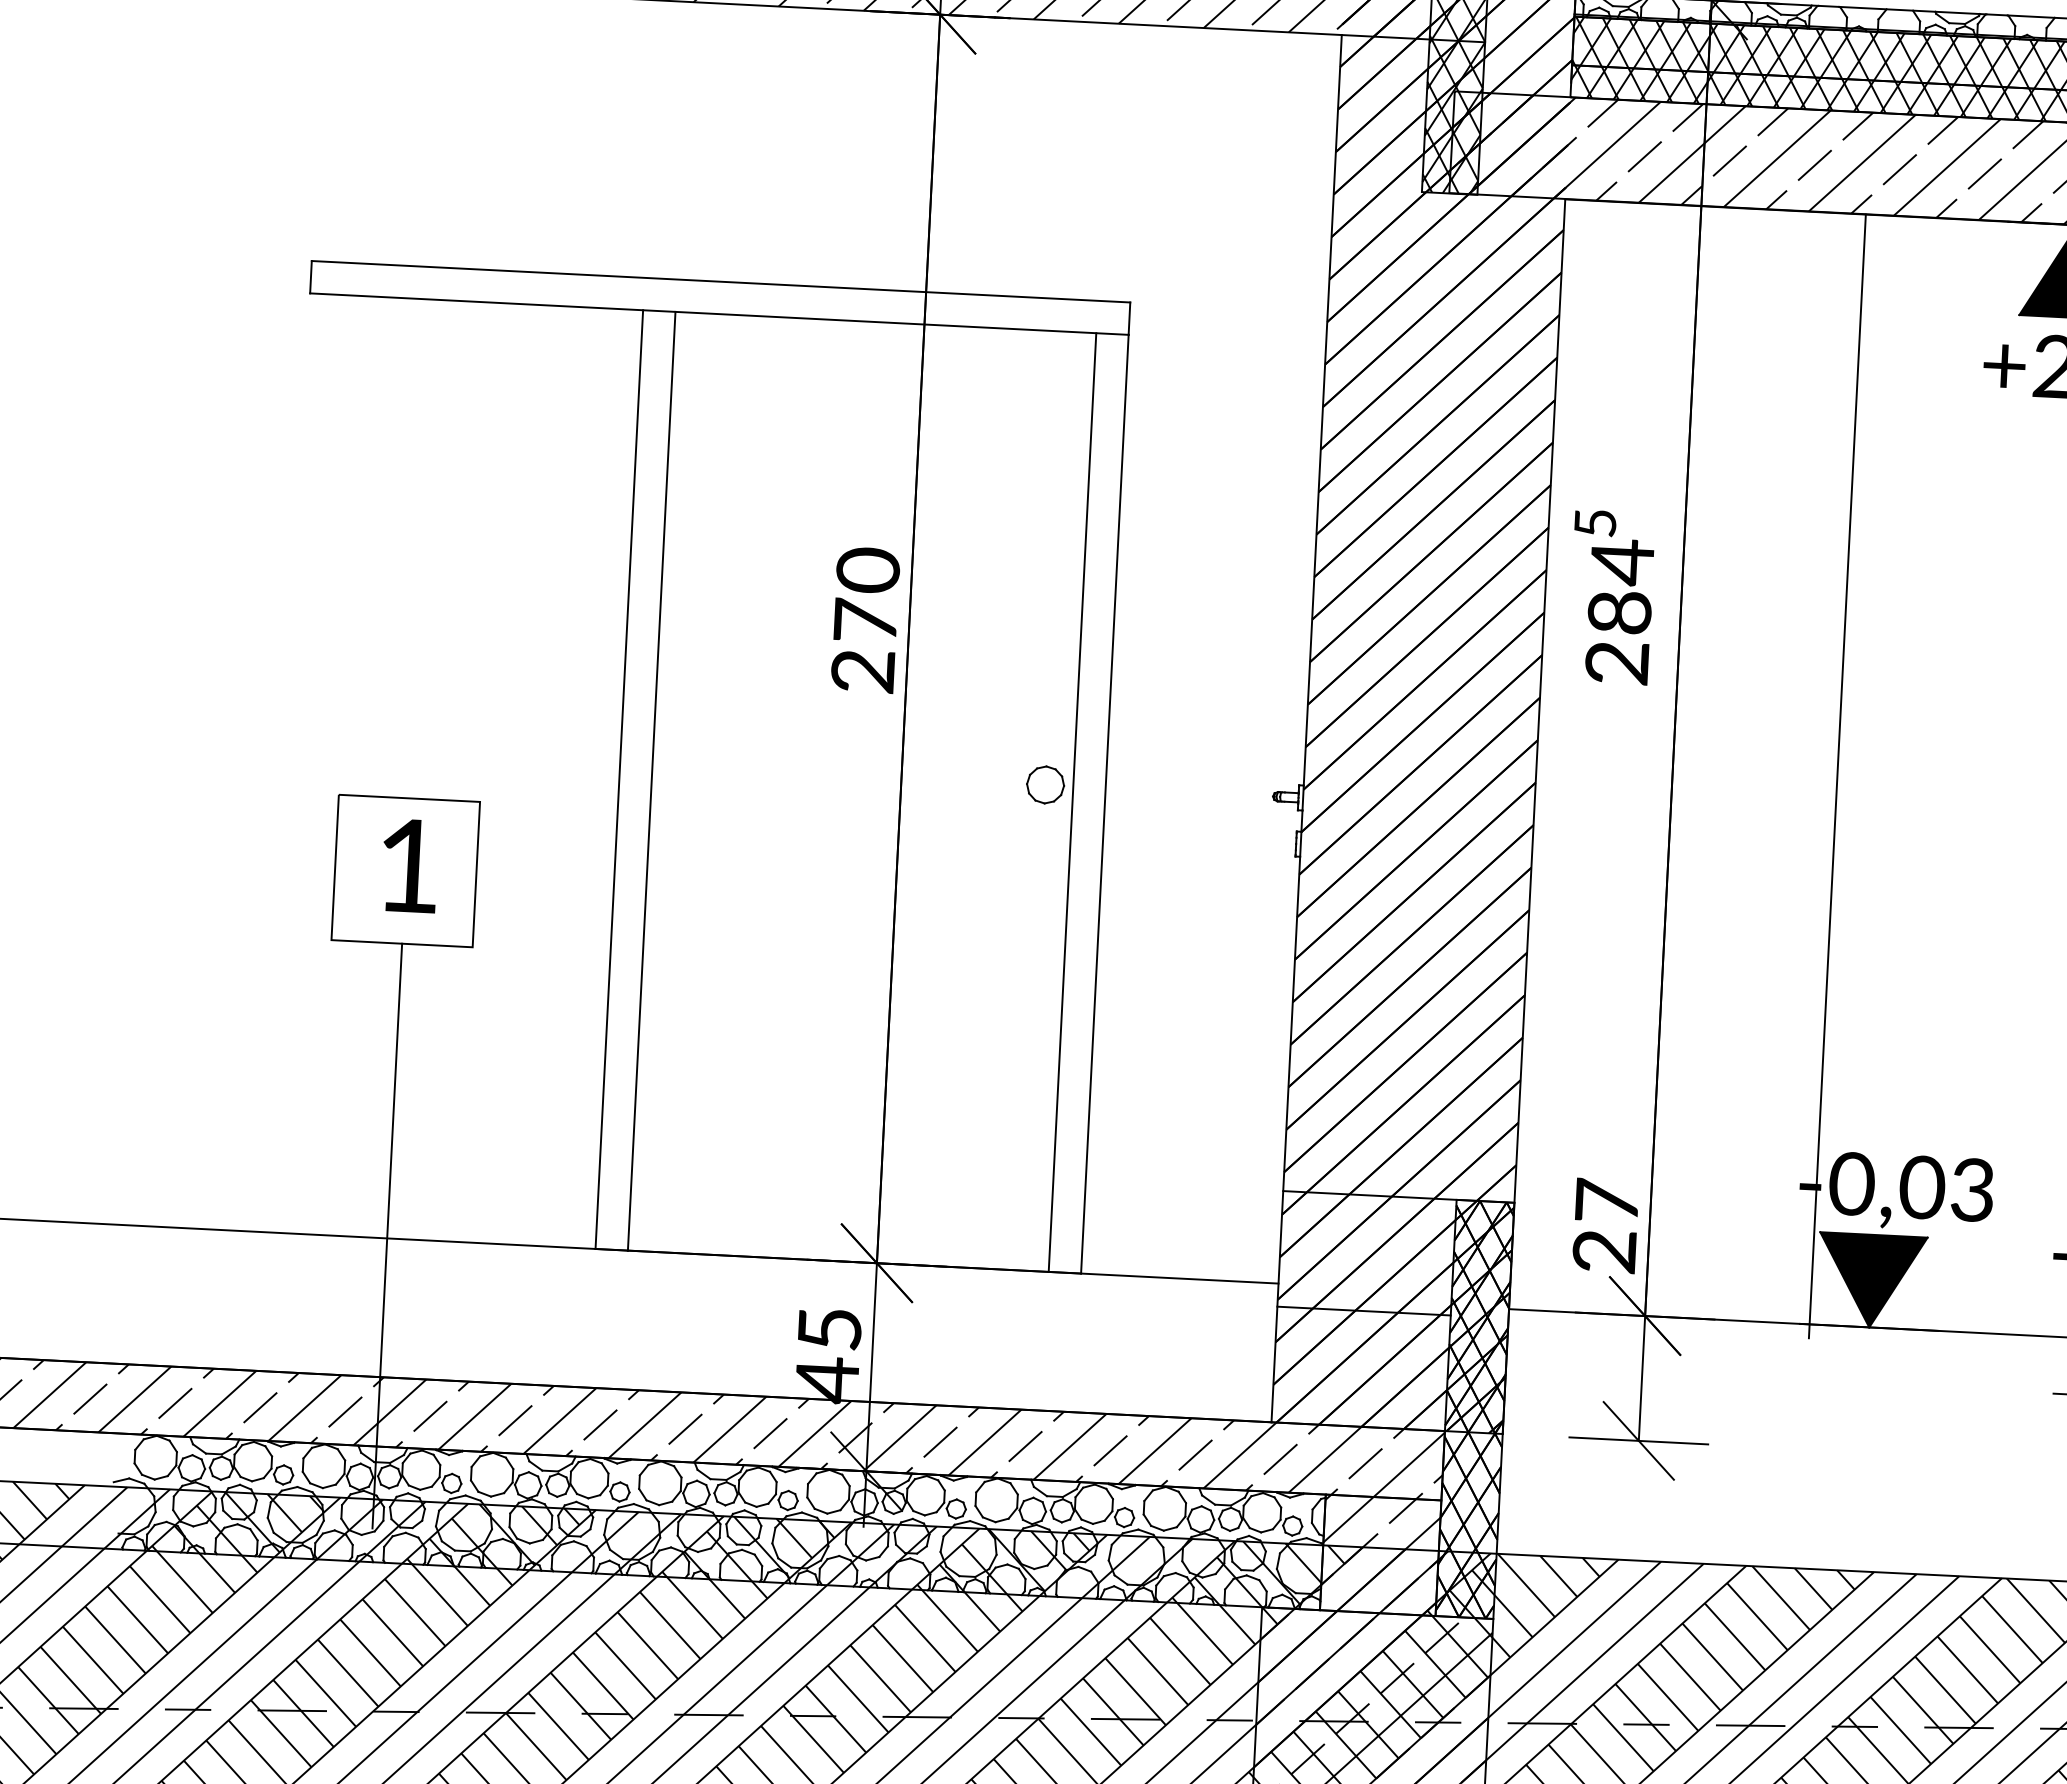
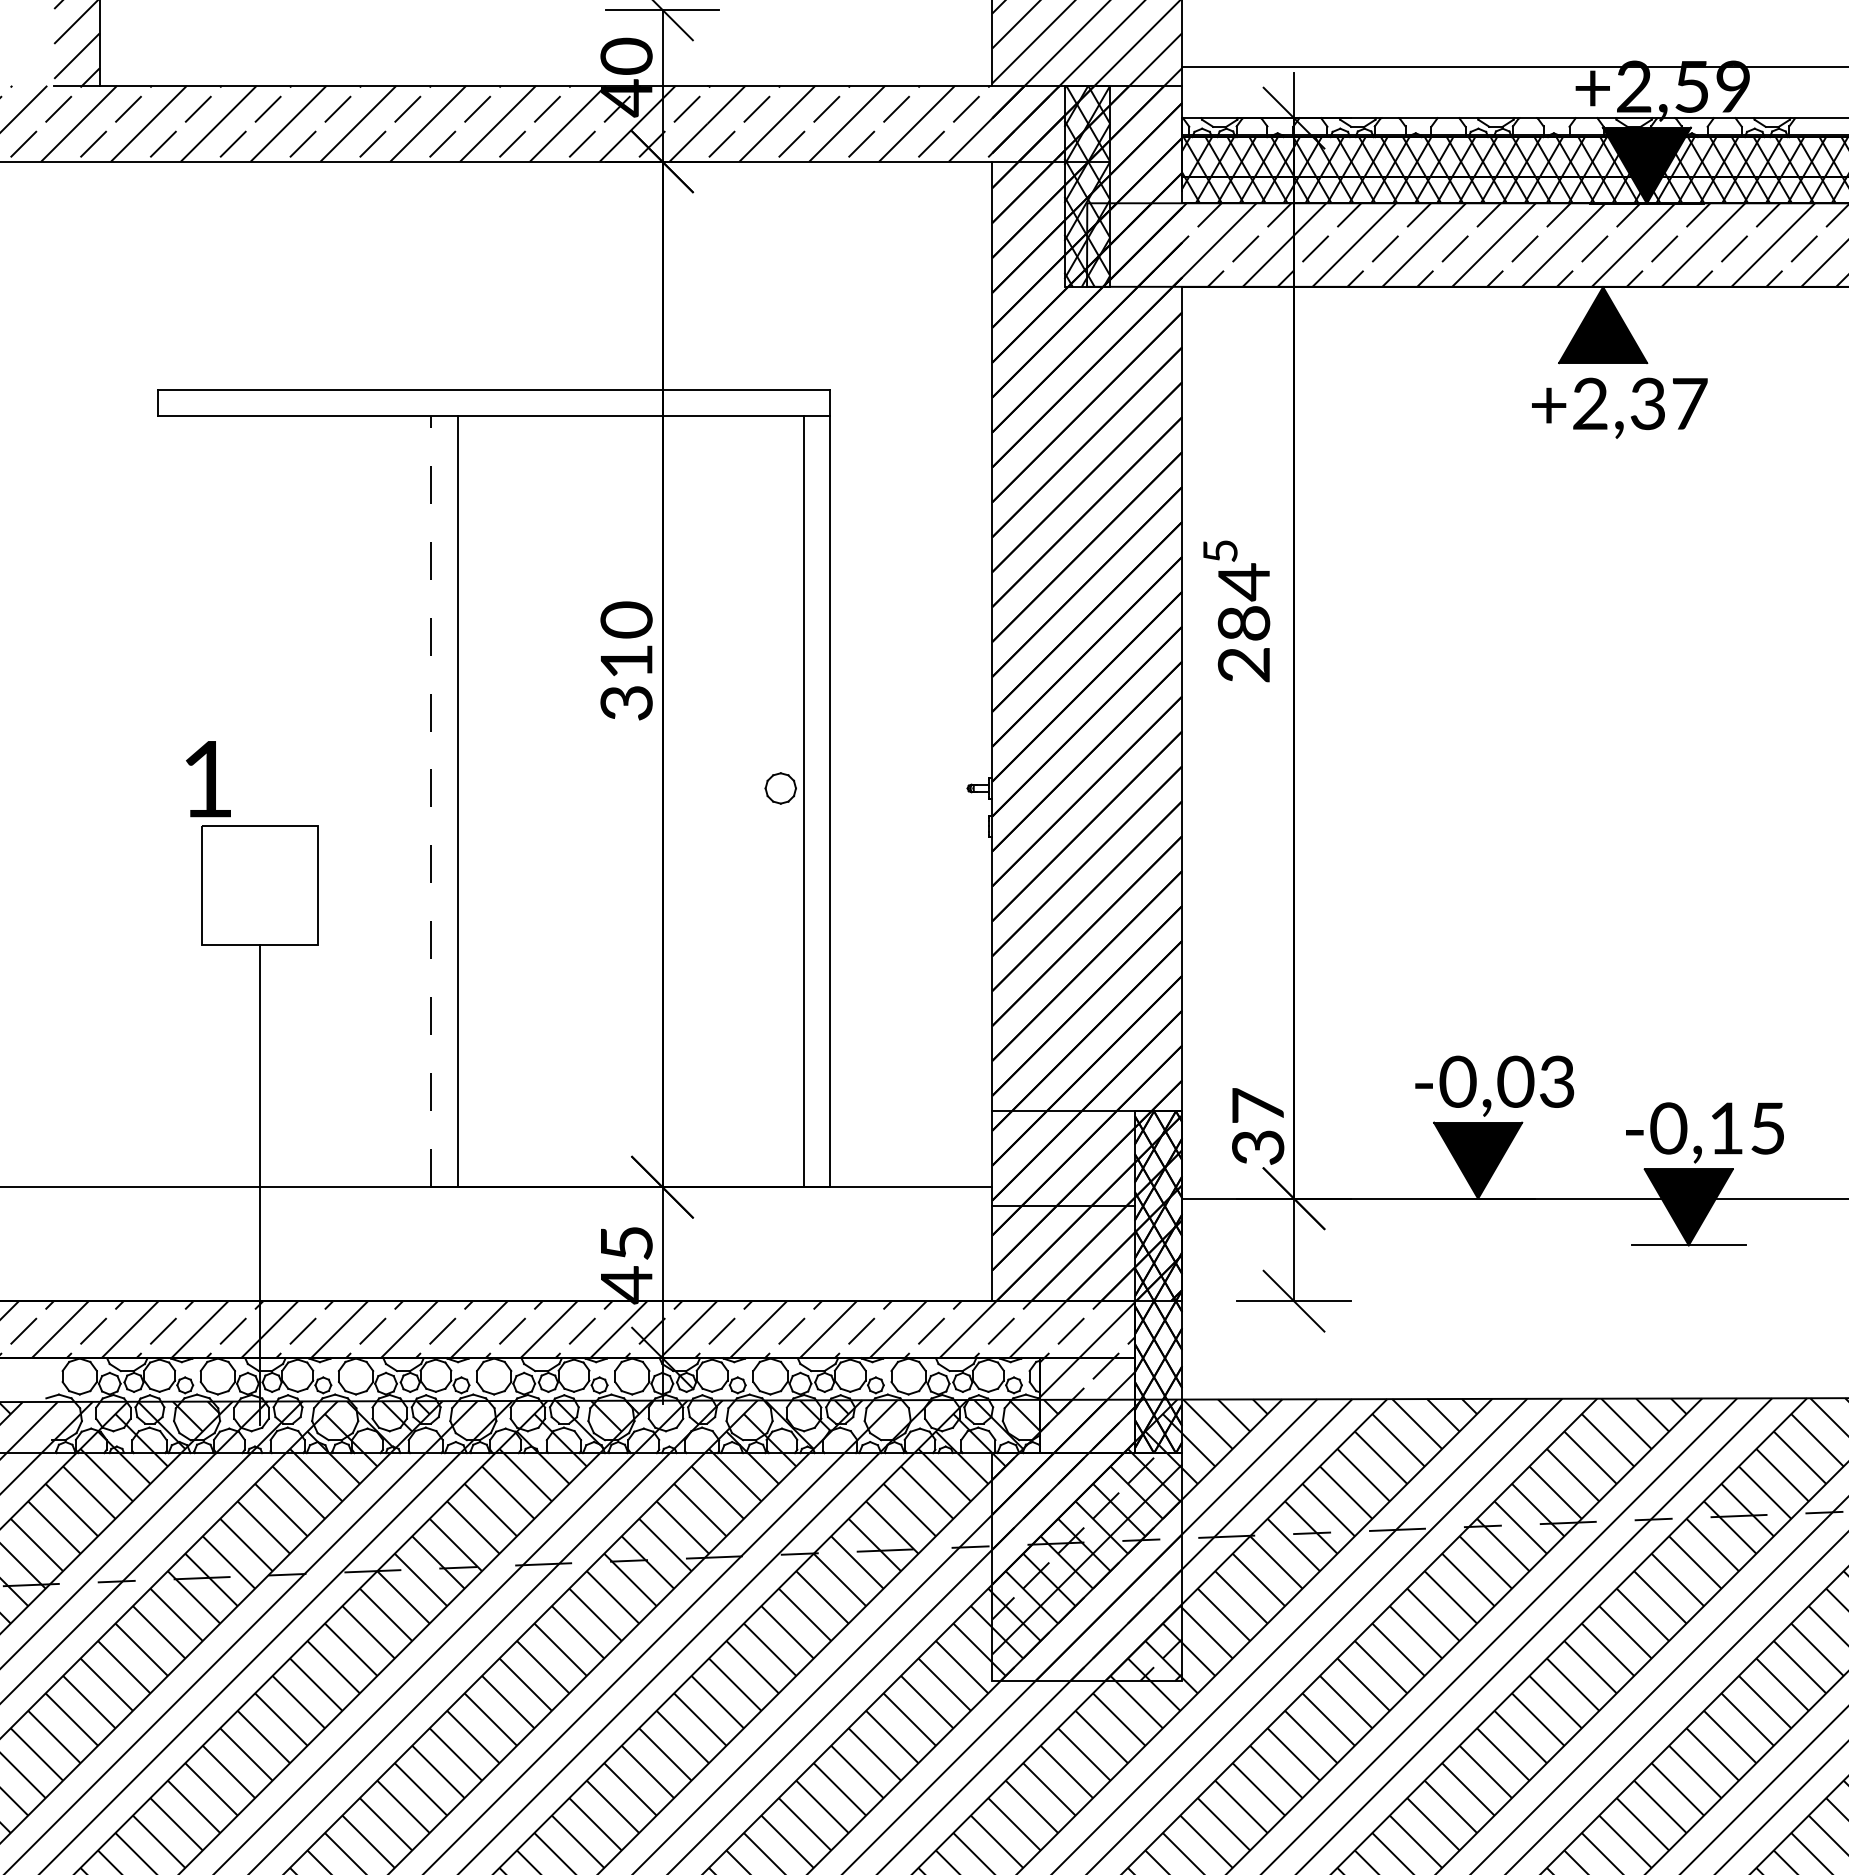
text: (864, 645) -> (626, 681), 270 -> 310
line: (1837, 776) -> (1429, 748), removed
line: (619, 779) -> (431, 801), solid -> dashed
text: (409, 866) -> (208, 779), moved
text: (1605, 1251) -> (1258, 1147), 27 -> 37

